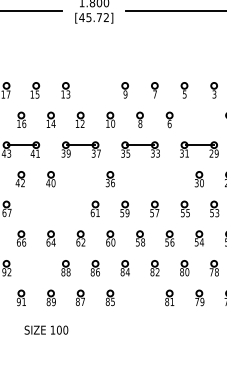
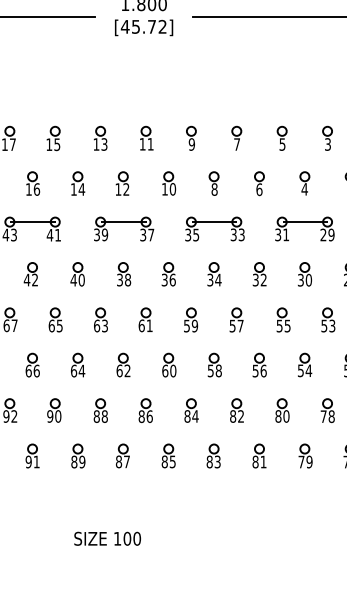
part: (95, 90) -> (145, 138), added
part: (199, 119) -> (305, 182), added
part: (80, 179) -> (123, 274), added
part: (139, 179) -> (213, 274), added
part: (169, 179) -> (259, 274), added
part: (36, 208) -> (55, 318), added
part: (65, 208) -> (100, 318), added
part: (35, 268) -> (54, 410), added
part: (139, 297) -> (213, 455), added
text: (46, 329) -> (107, 537), moved

